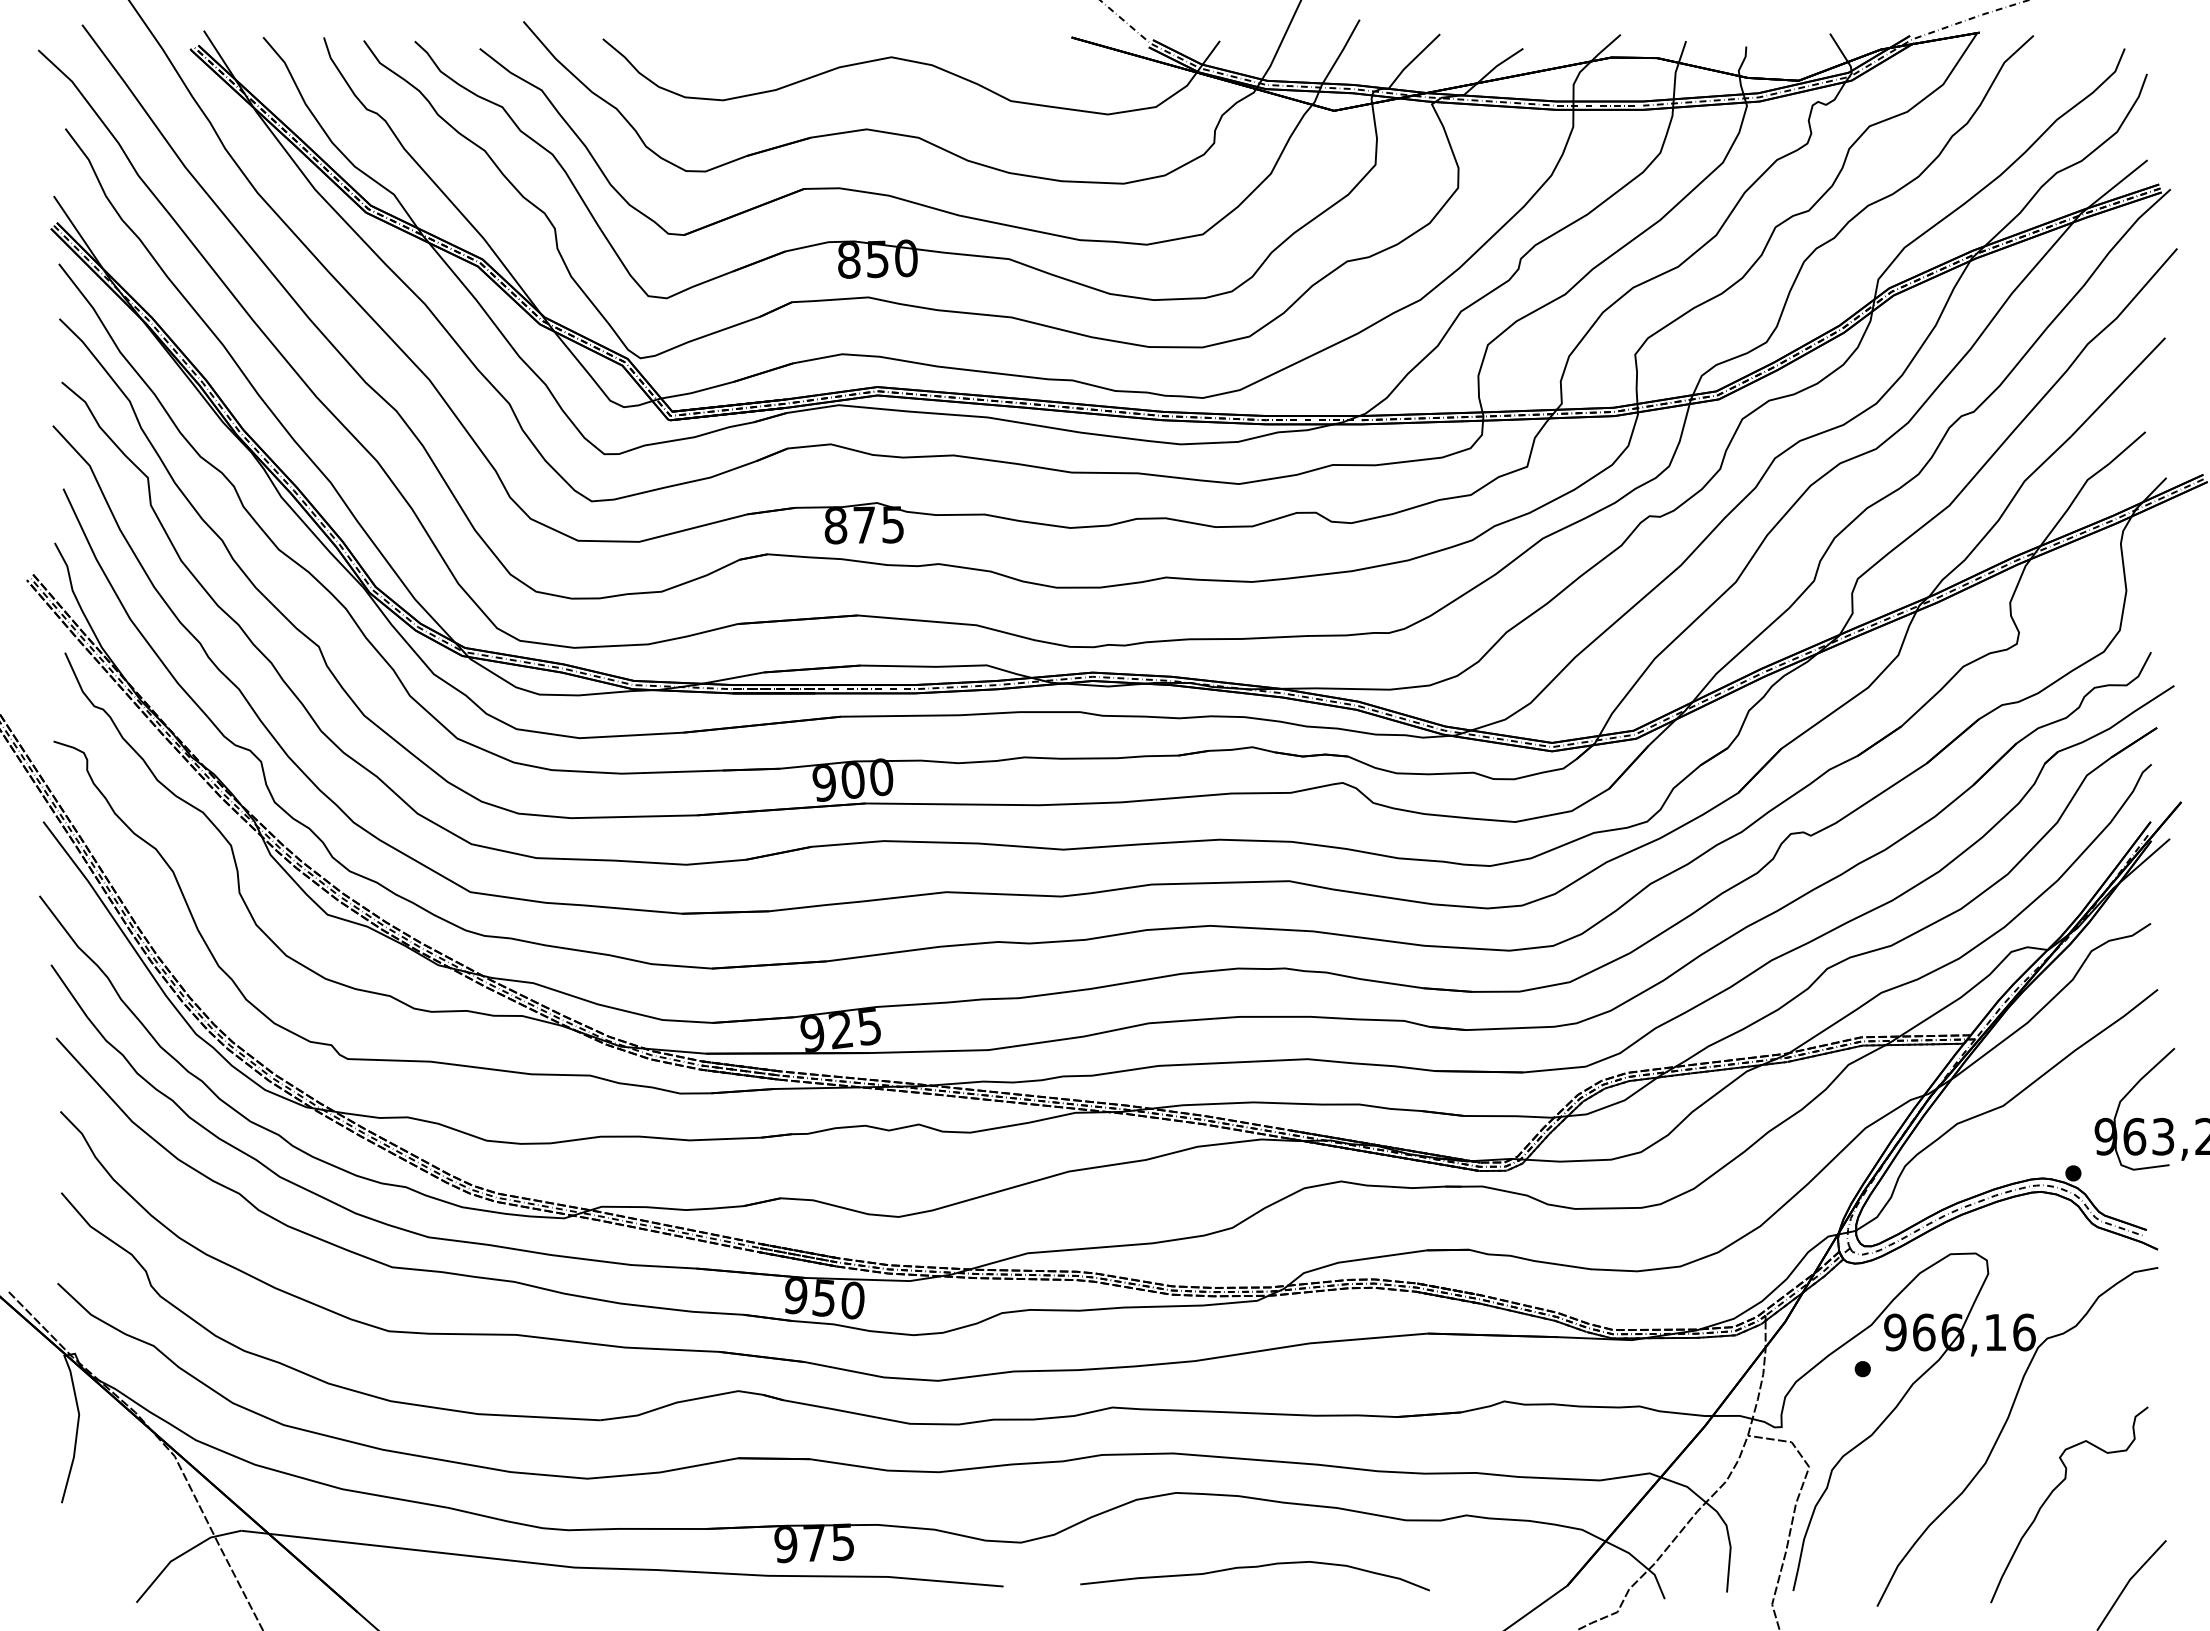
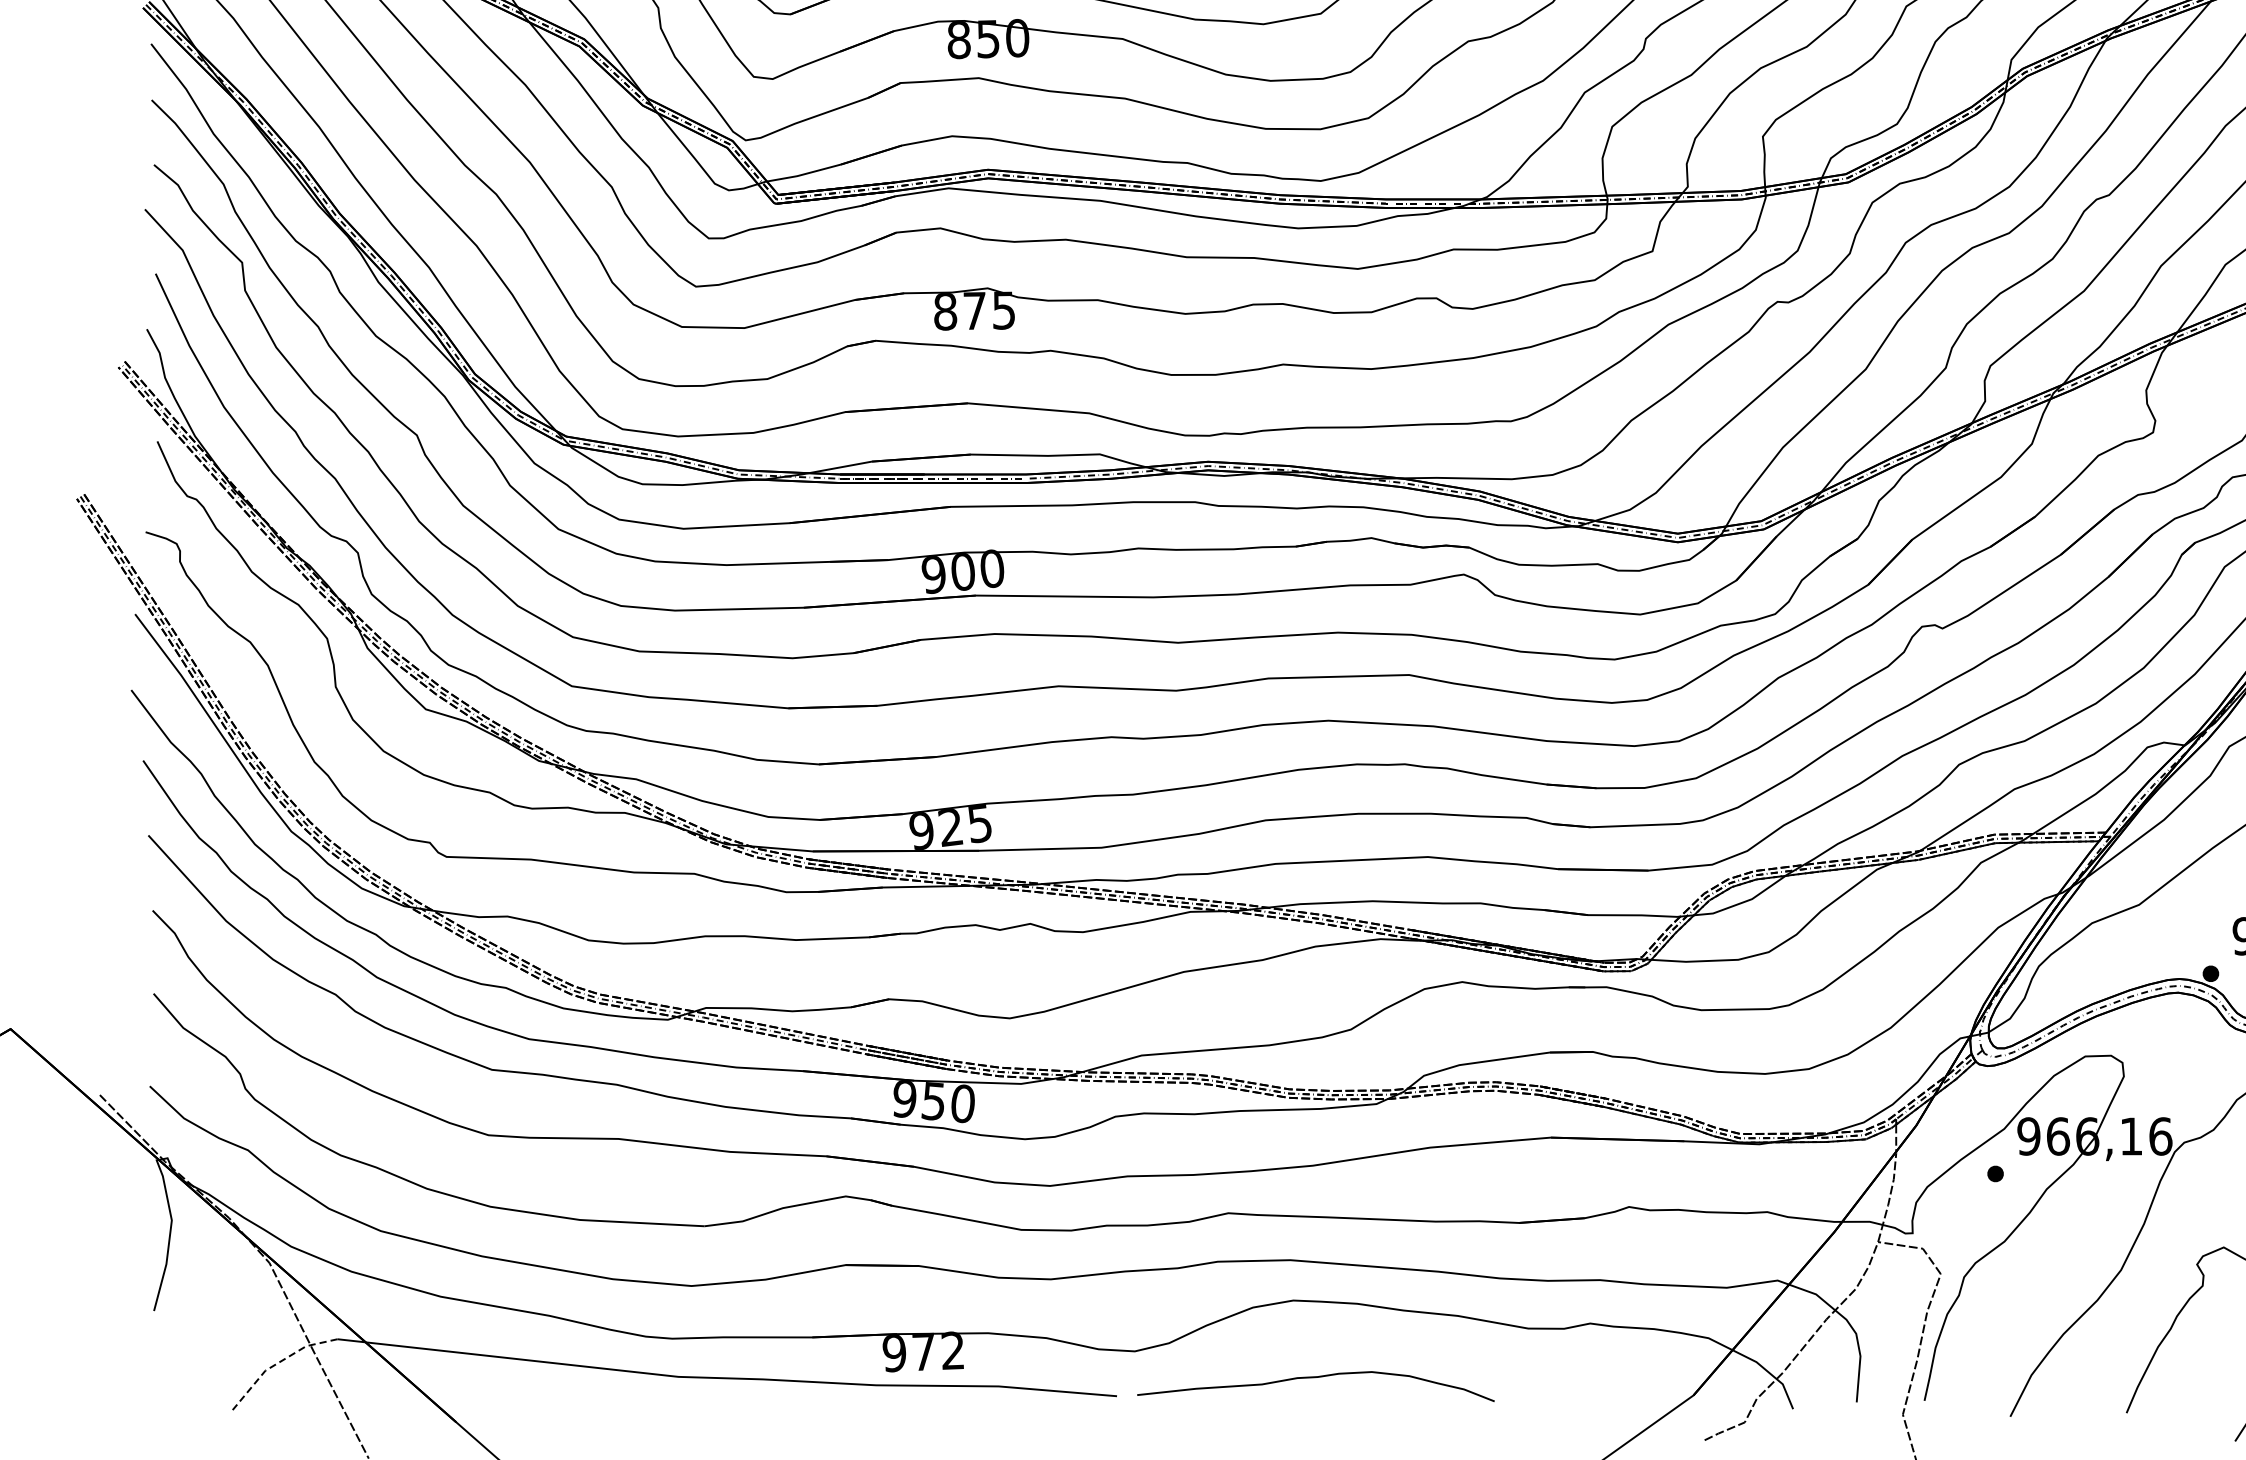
text: (842, 1541) -> (952, 1350), 975 -> 972
line: (180, 1555) -> (275, 1364), solid -> dashed
curve: (1254, 1567) -> (1315, 1377), moved

